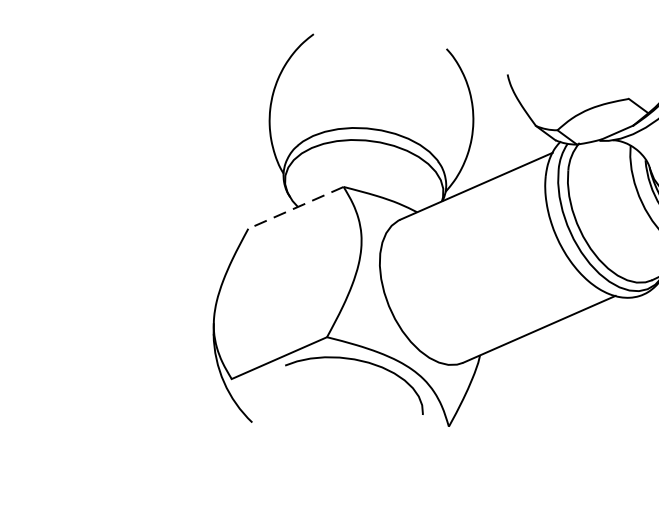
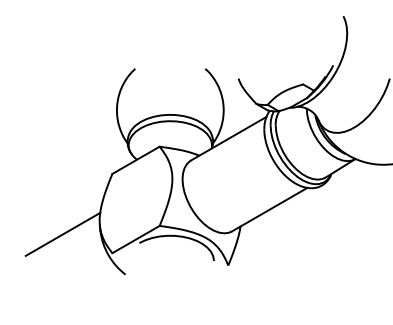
line: (294, 208) -> (135, 160), dashed -> solid
line: (141, 331) -> (62, 233), added

